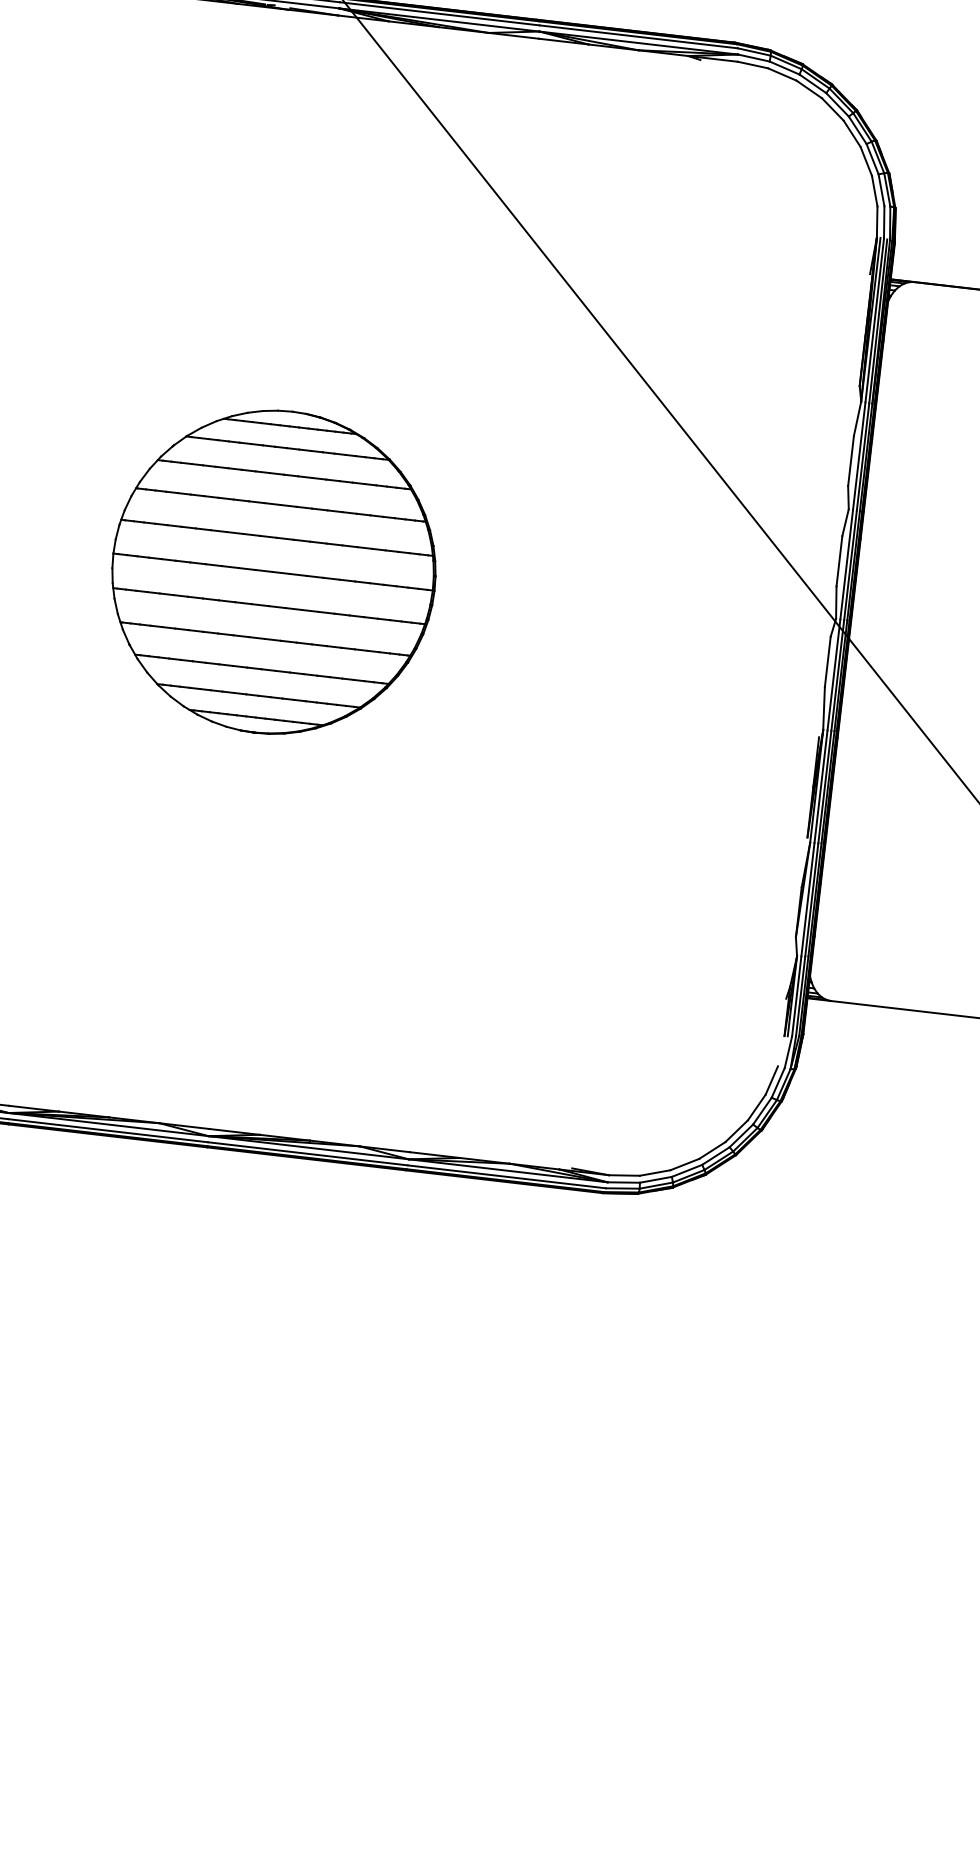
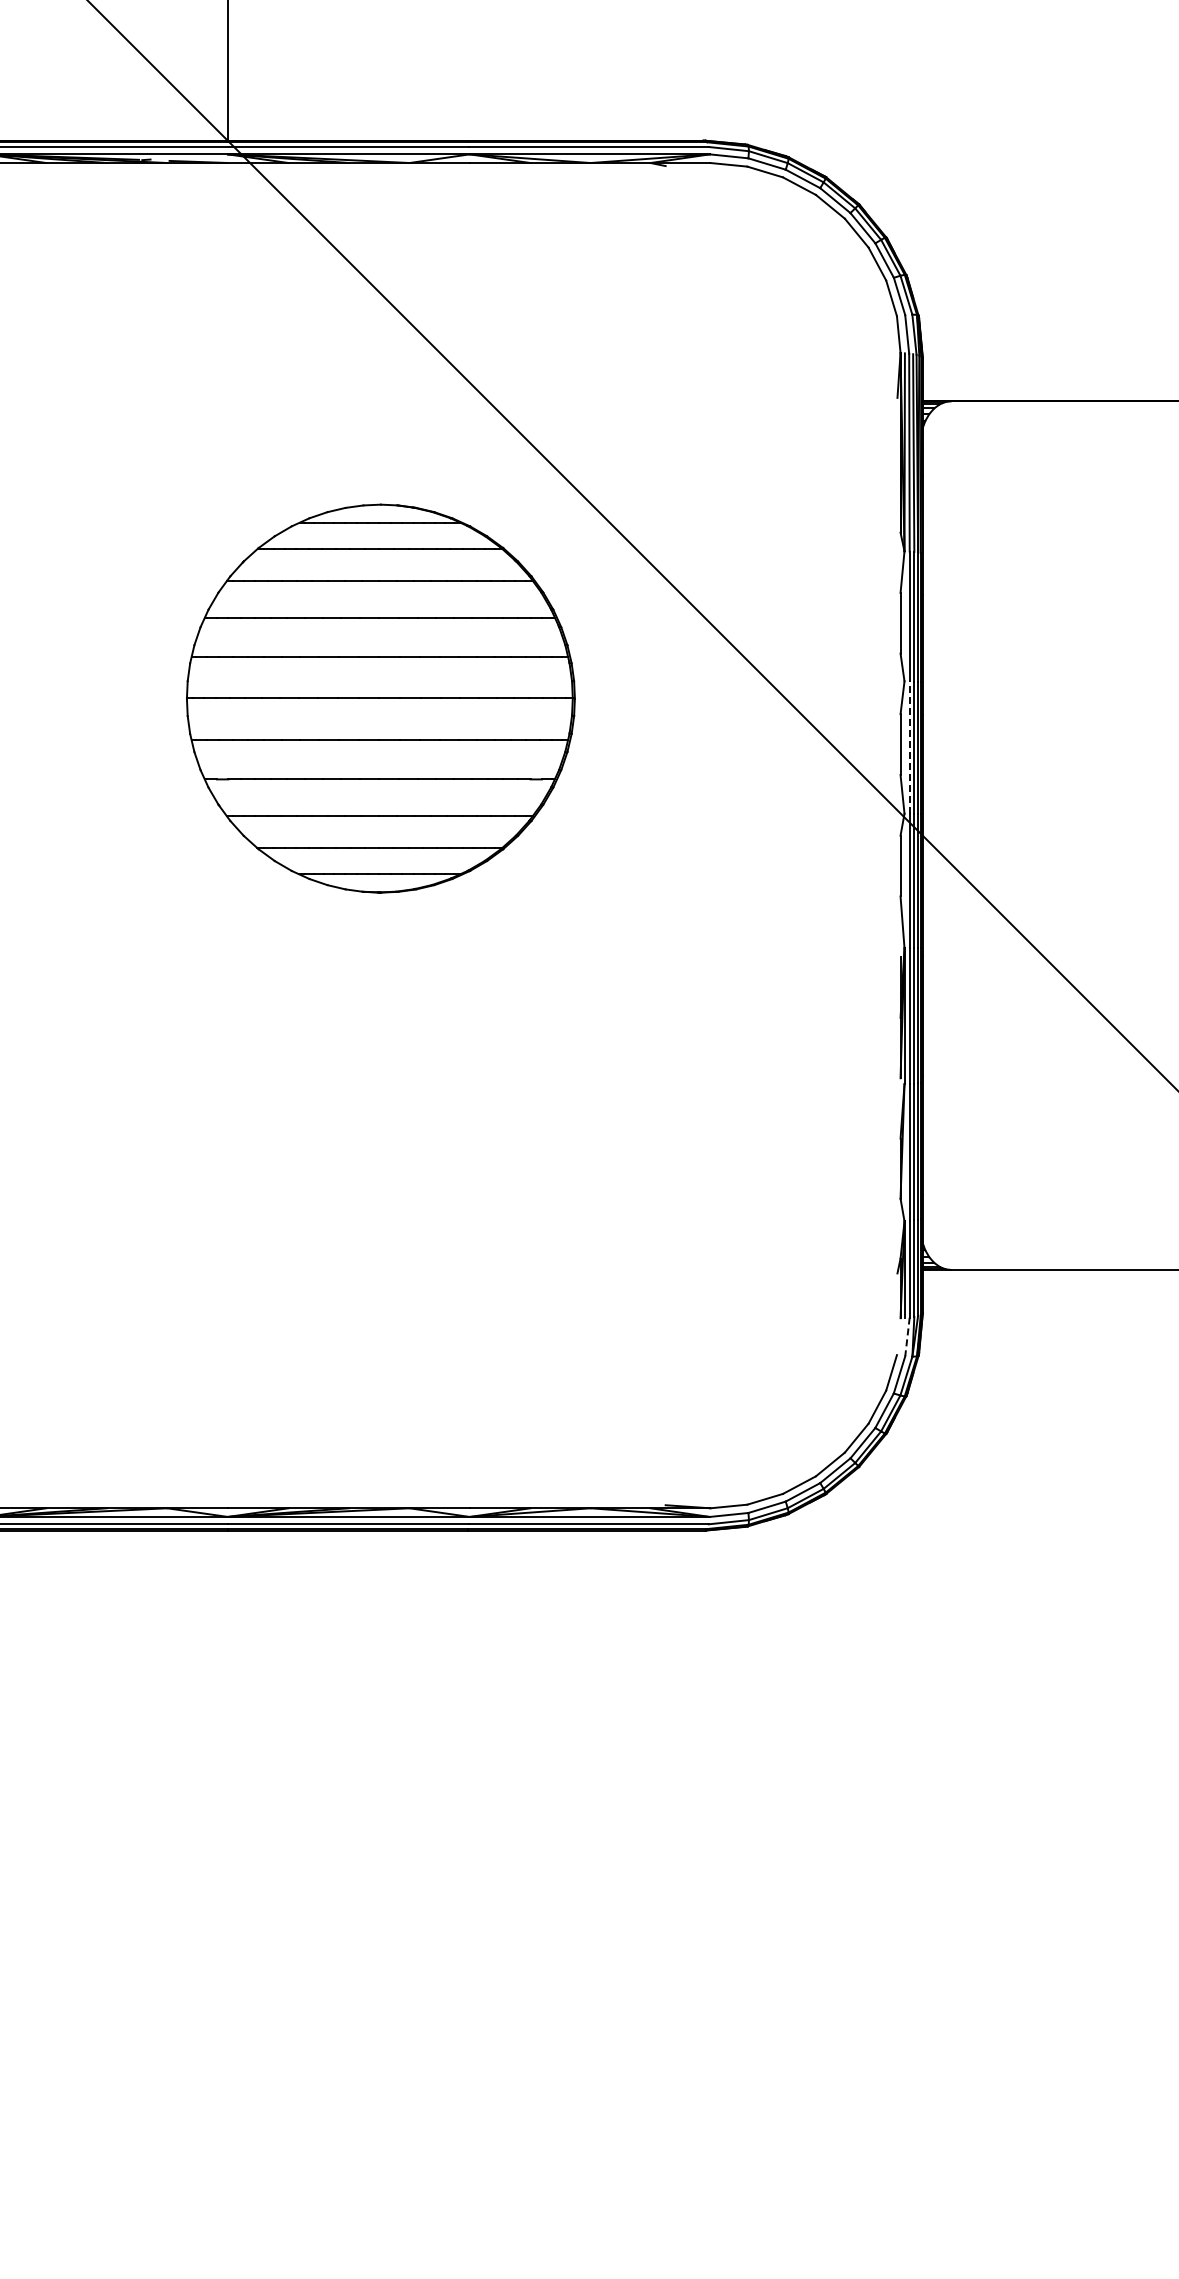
line: (846, 564) -> (909, 747), solid -> dashed
part: (273, 572) -> (380, 698), moved
line: (788, 1052) -> (907, 1337), solid -> dashed

